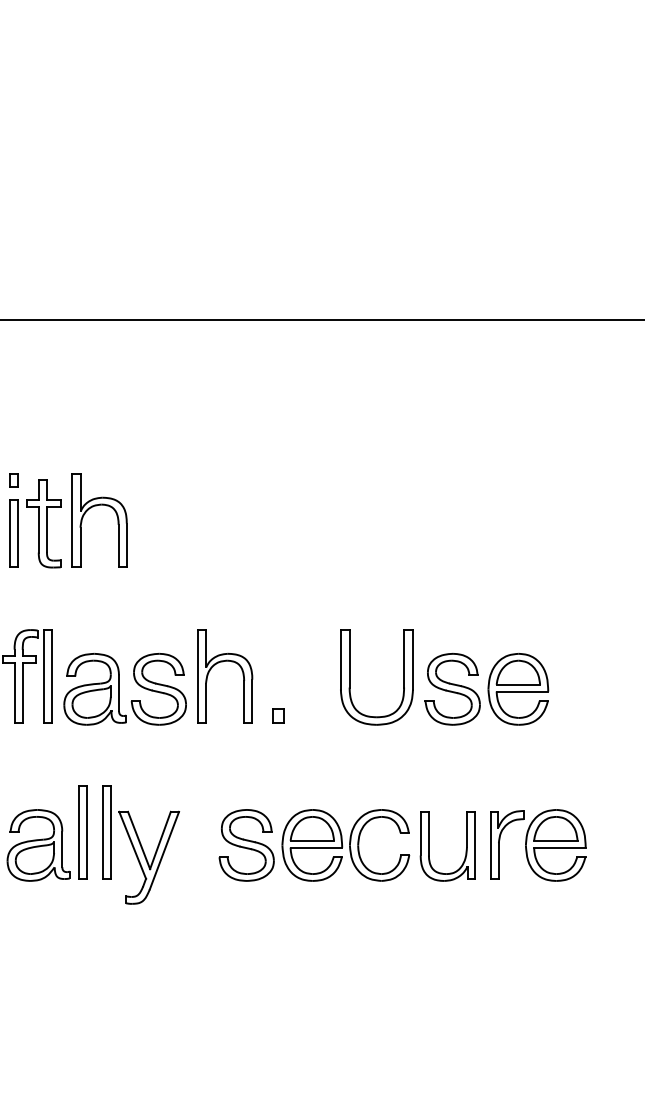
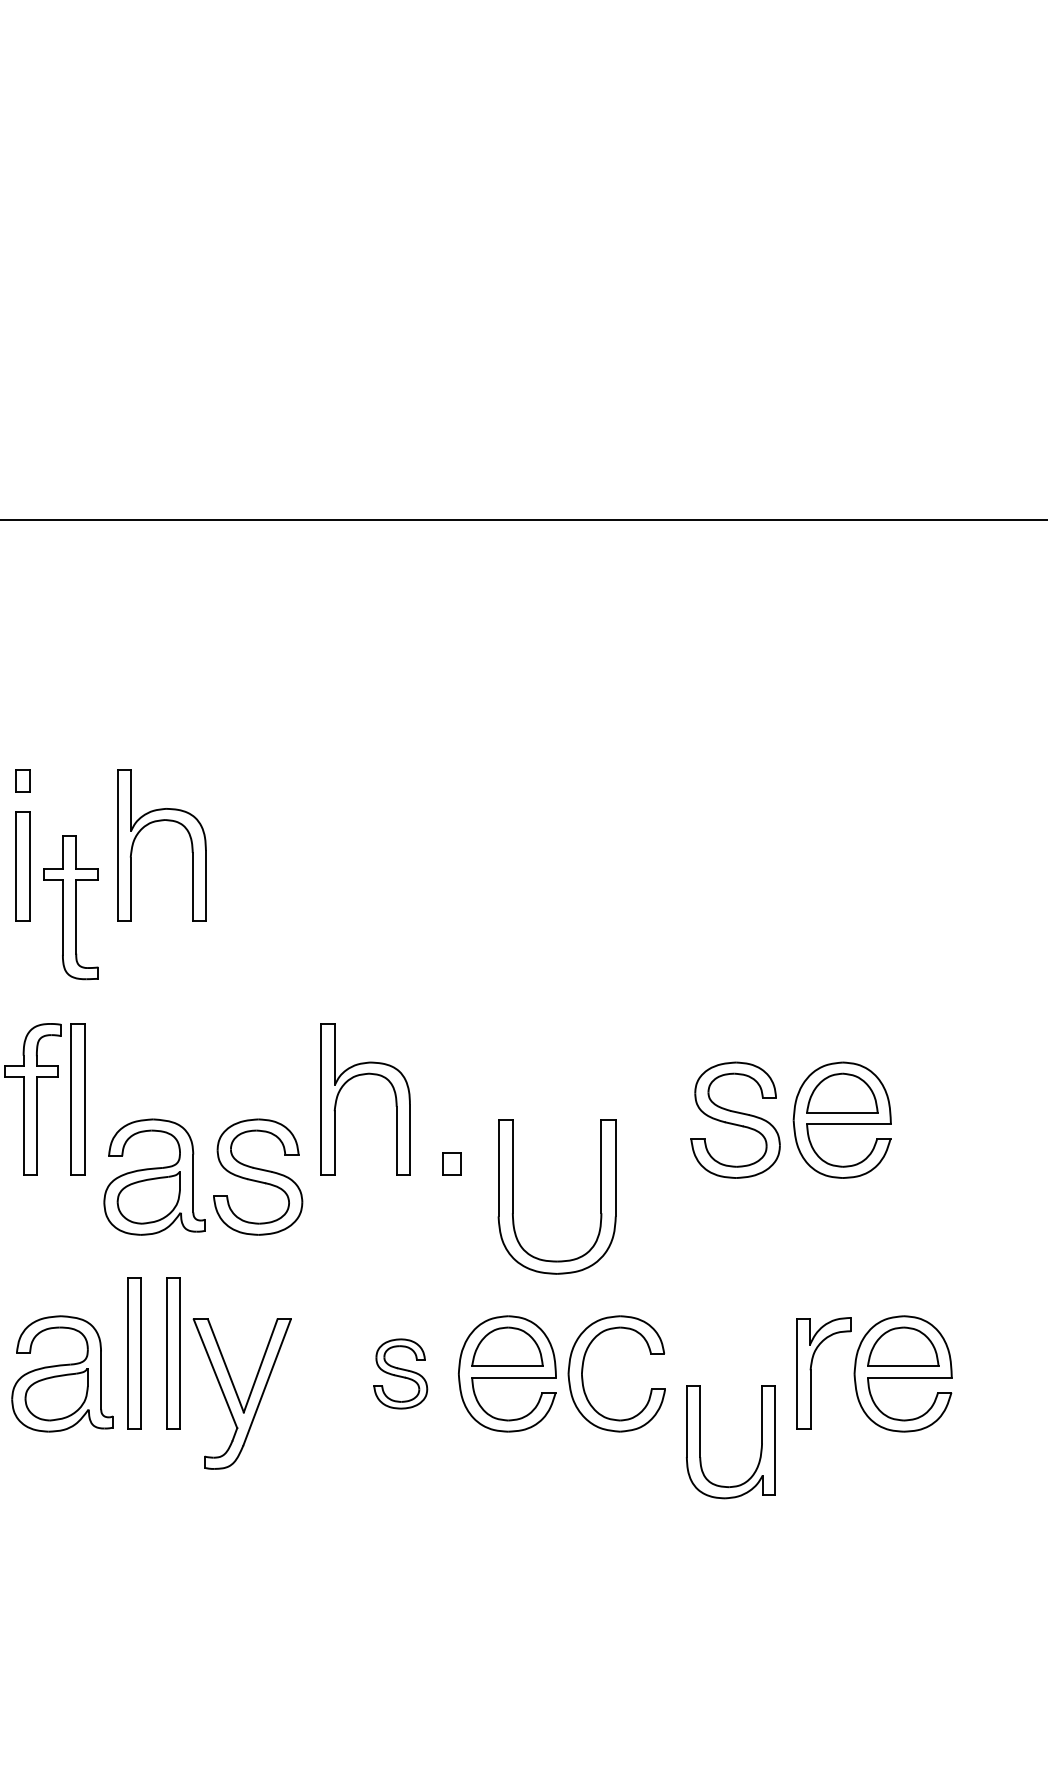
part: (43, 523) -> (70, 907), moved
part: (350, 677) -> (514, 1196), moved
part: (124, 689) -> (202, 1177), moved
part: (246, 845) -> (400, 1374), size x0.6
part: (429, 846) -> (701, 1442), moved

